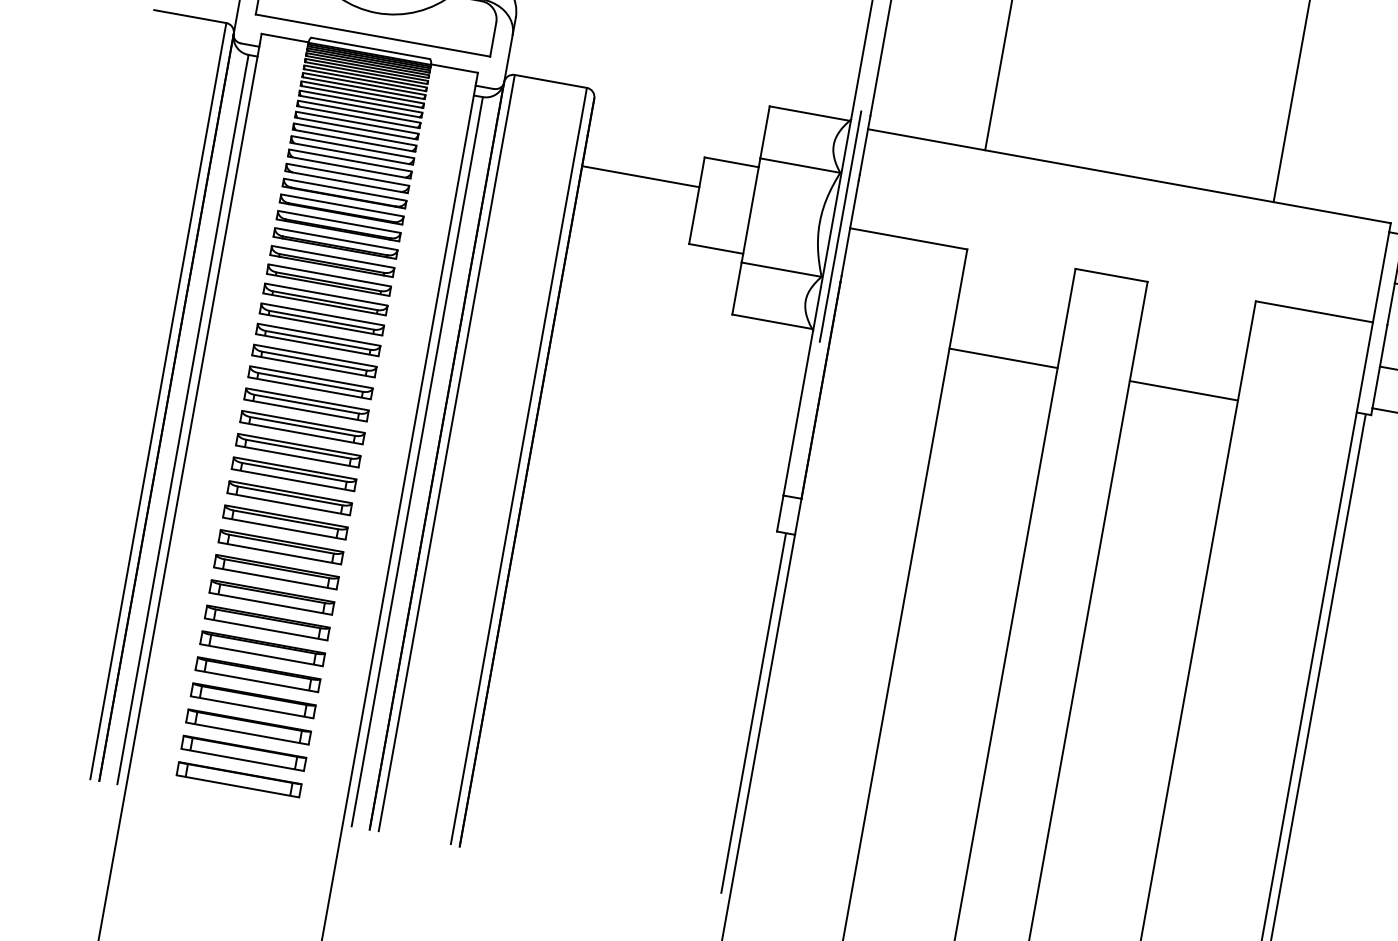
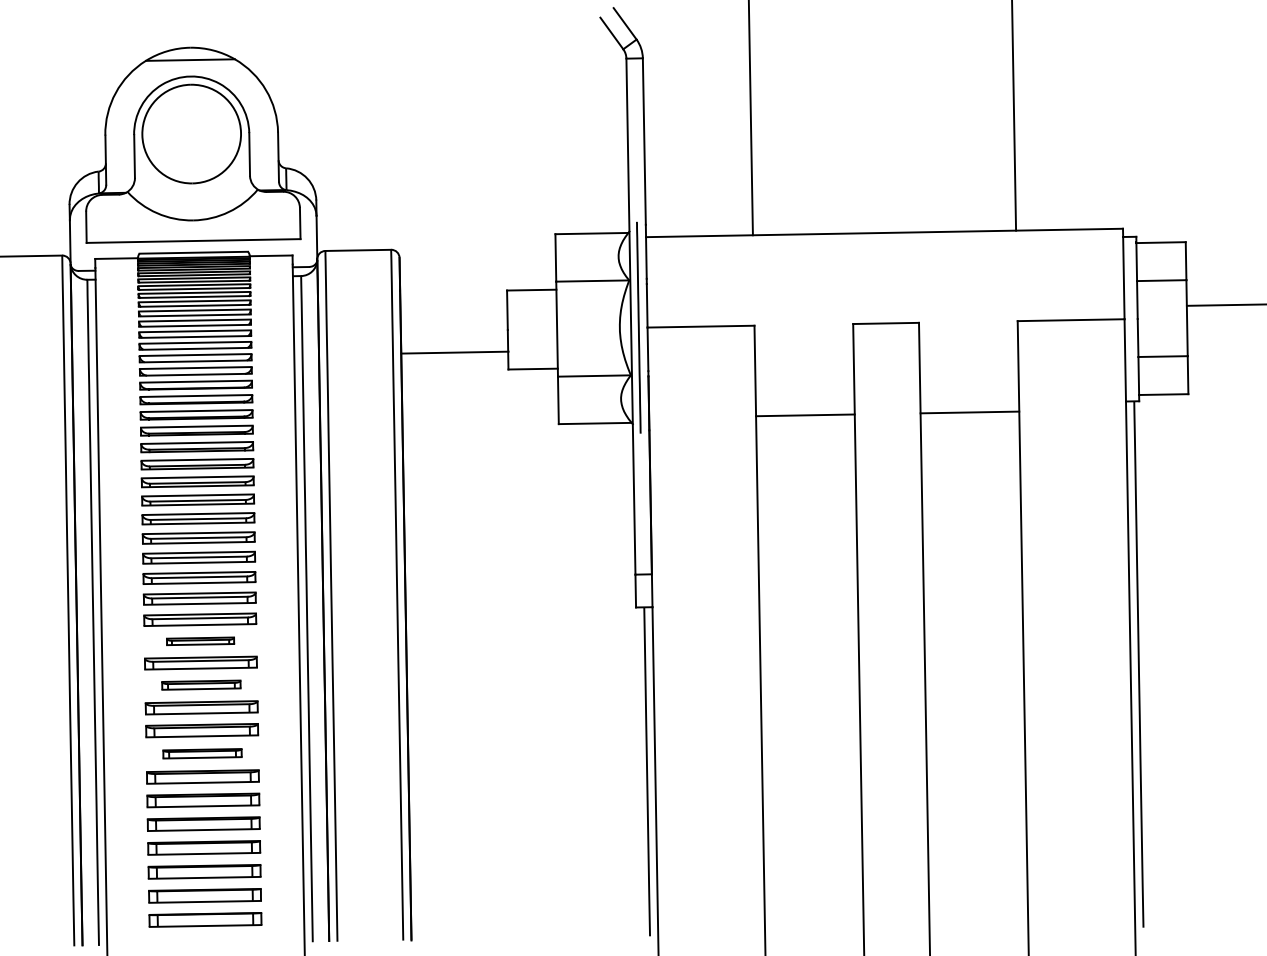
line: (640, 176) -> (454, 352), moved
part: (293, 474) -> (200, 641), size x0.6
part: (285, 521) -> (201, 684), size x0.7
part: (271, 597) -> (202, 753), size x0.7

